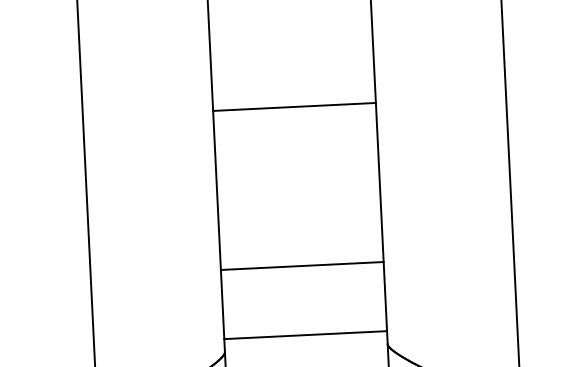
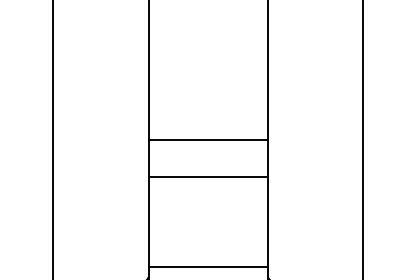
line: (293, 107) -> (207, 140), moved
line: (301, 265) -> (207, 176), moved

